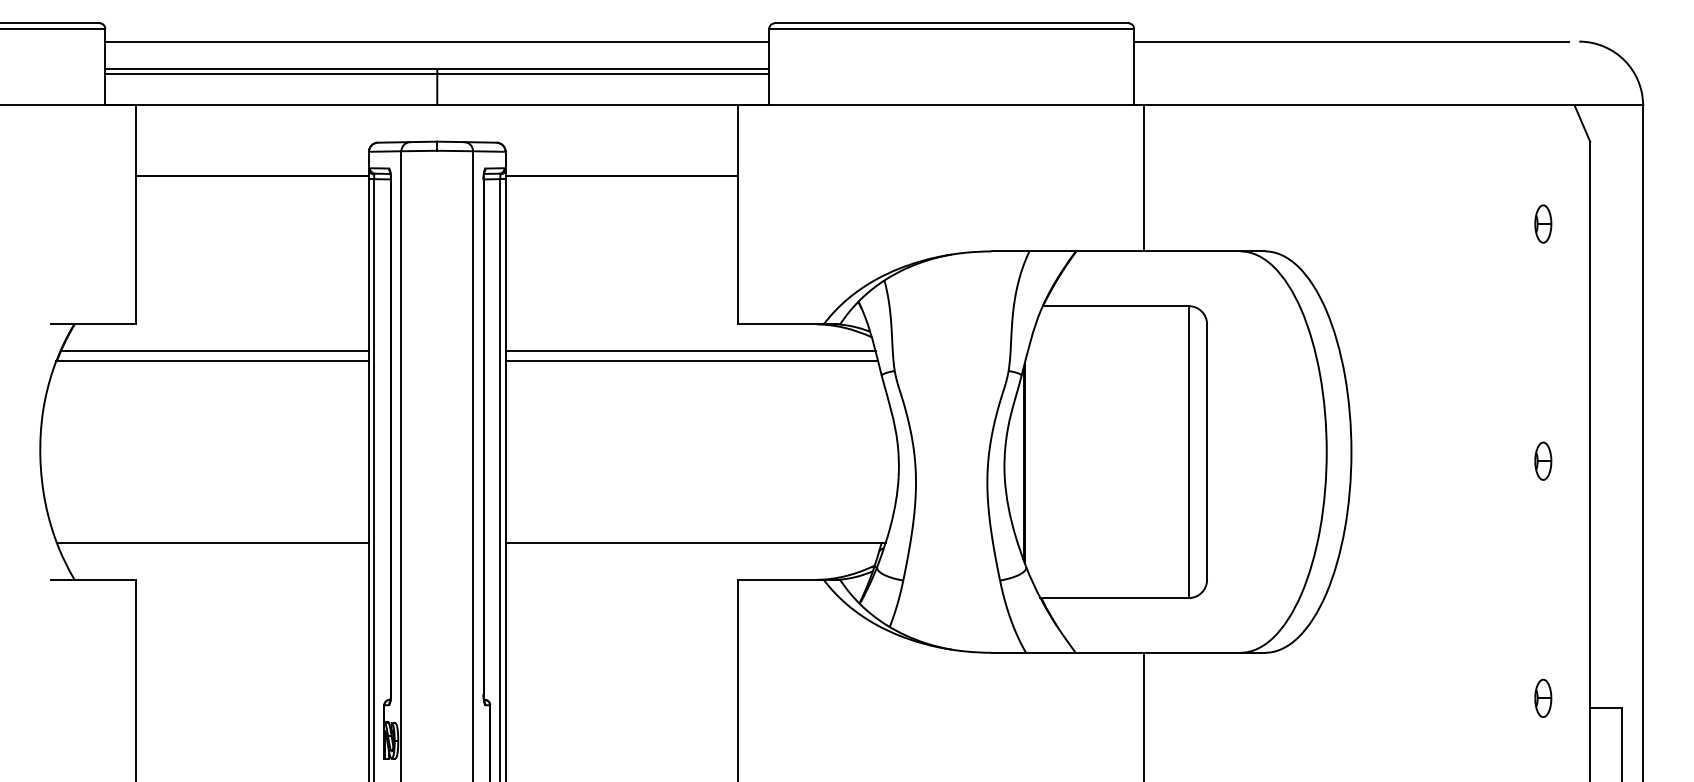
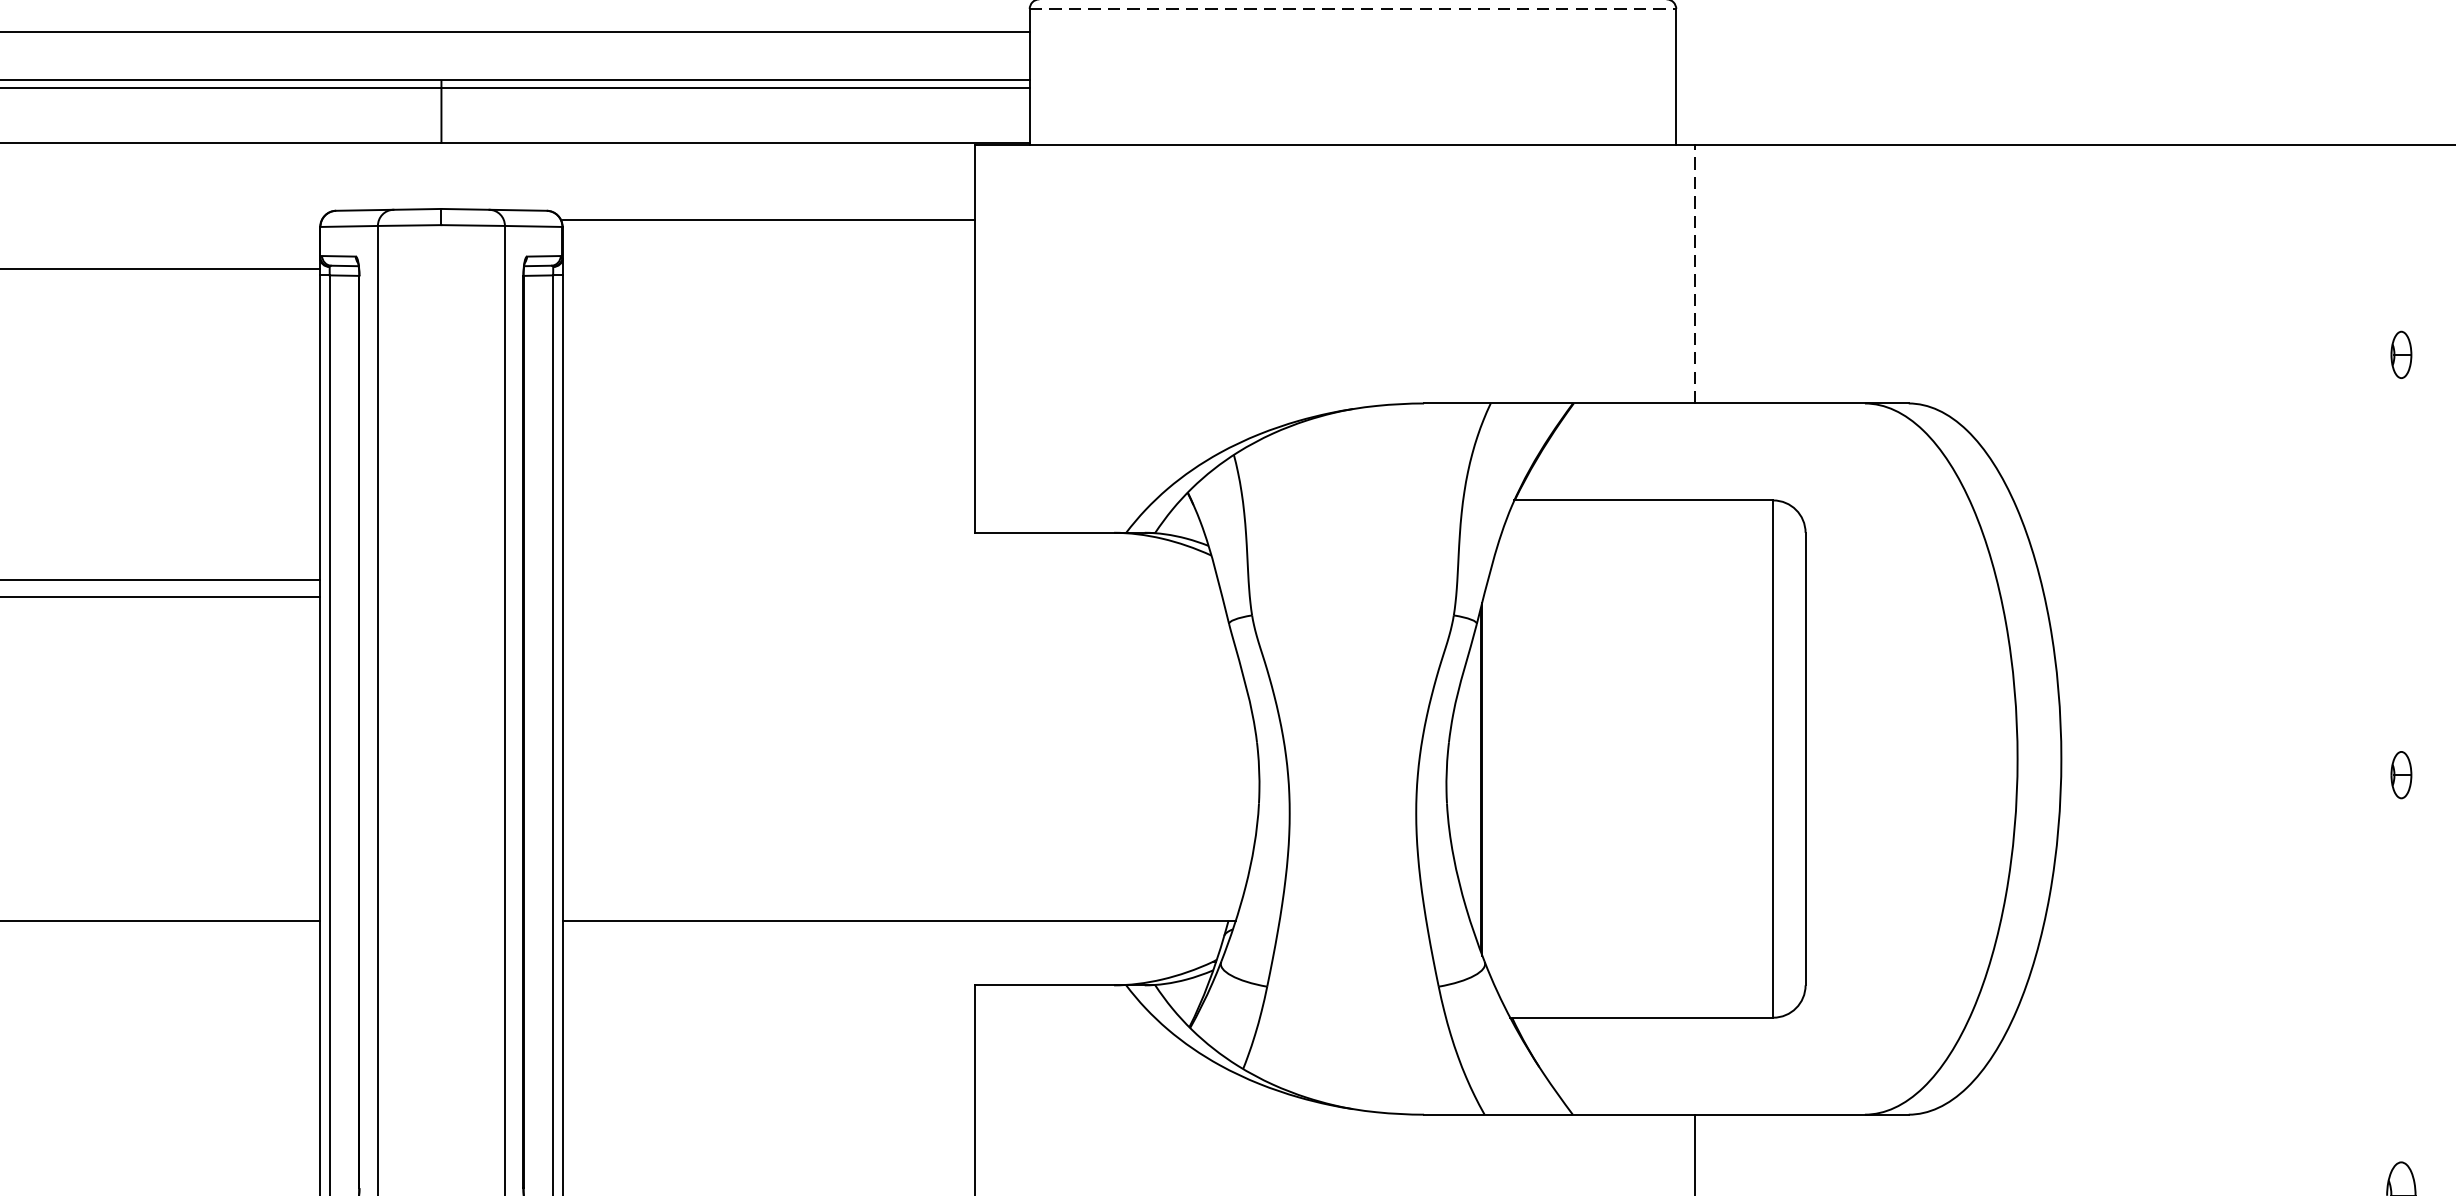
line: (952, 28) -> (1354, 8), solid -> dashed
line: (1351, 41) -> (2061, 31), removed
line: (621, 175) -> (767, 219), moved
line: (1144, 178) -> (1694, 274), solid -> dashed
part: (1543, 223) -> (2401, 353), size x0.7
line: (690, 350) -> (890, 579), removed
line: (691, 360) -> (891, 596), removed
part: (1543, 460) -> (2401, 773), size x0.7

